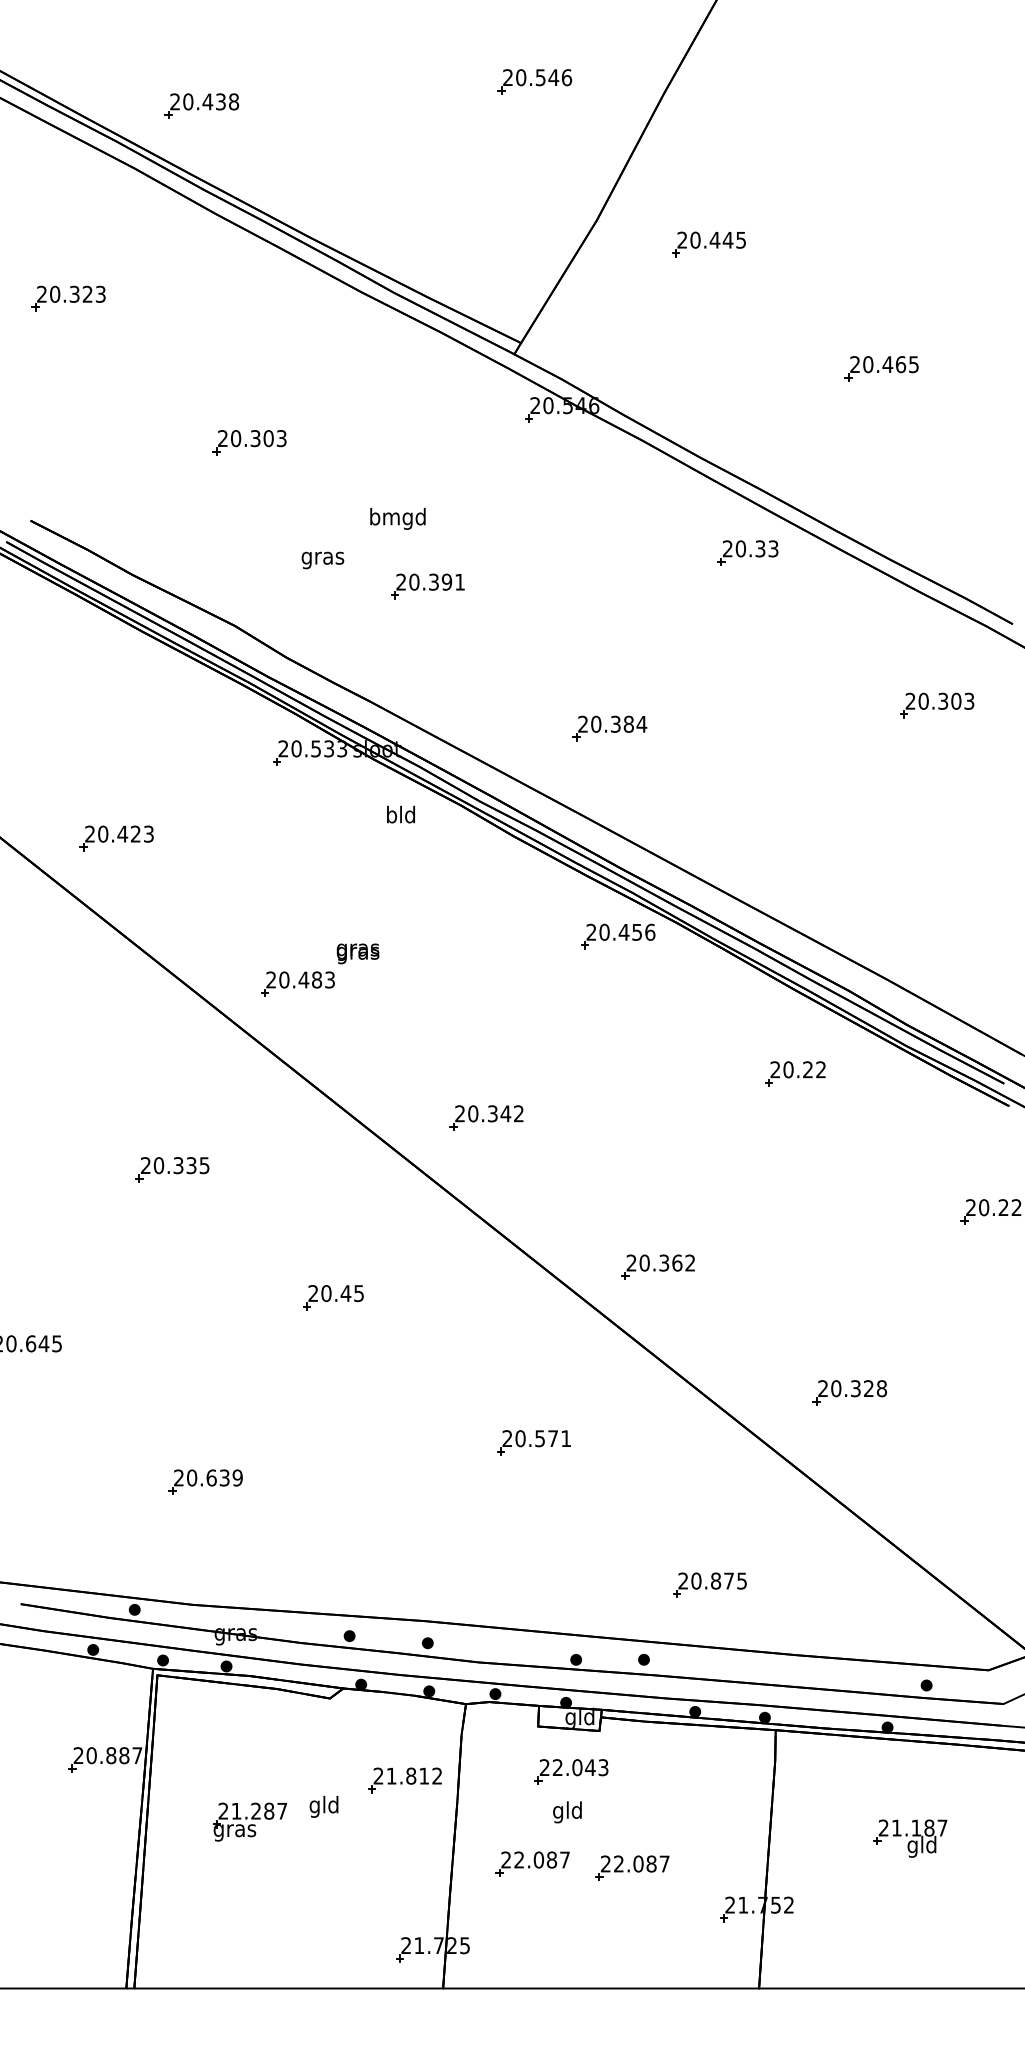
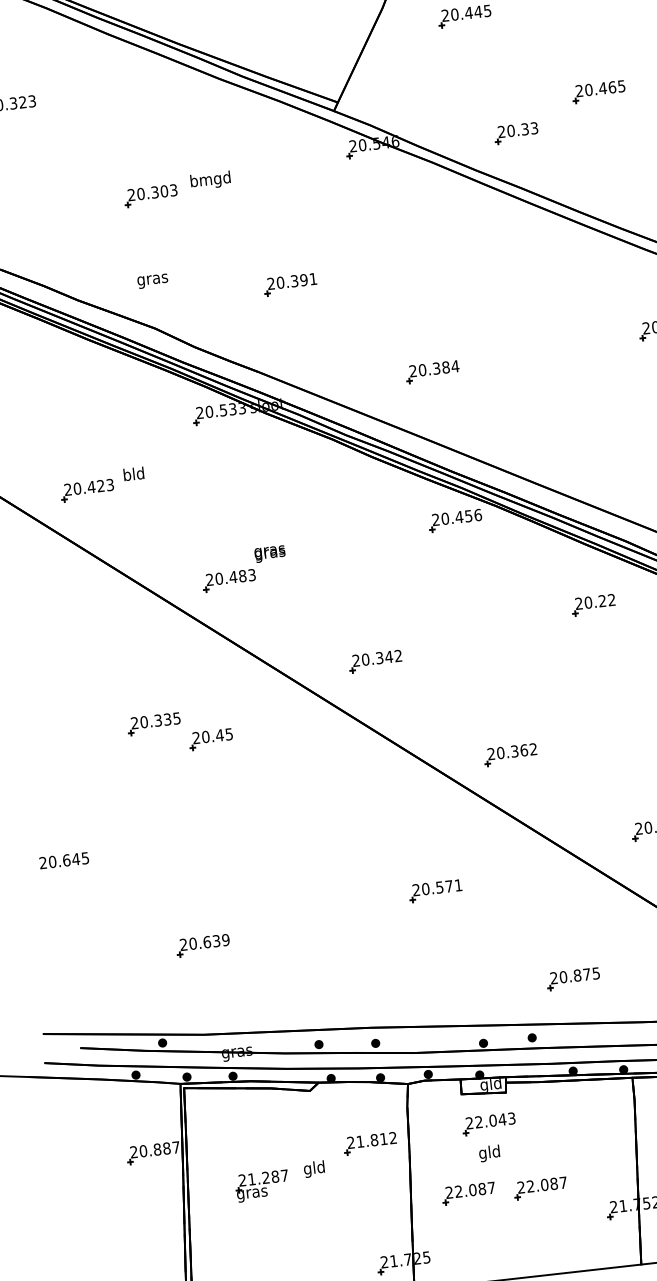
text: (397, 518) -> (210, 180), moved
part: (747, 552) -> (516, 132), moved
text: (322, 560) -> (152, 281), moved
text: (400, 814) -> (133, 473), moved
part: (333, 1297) -> (211, 739), moved

